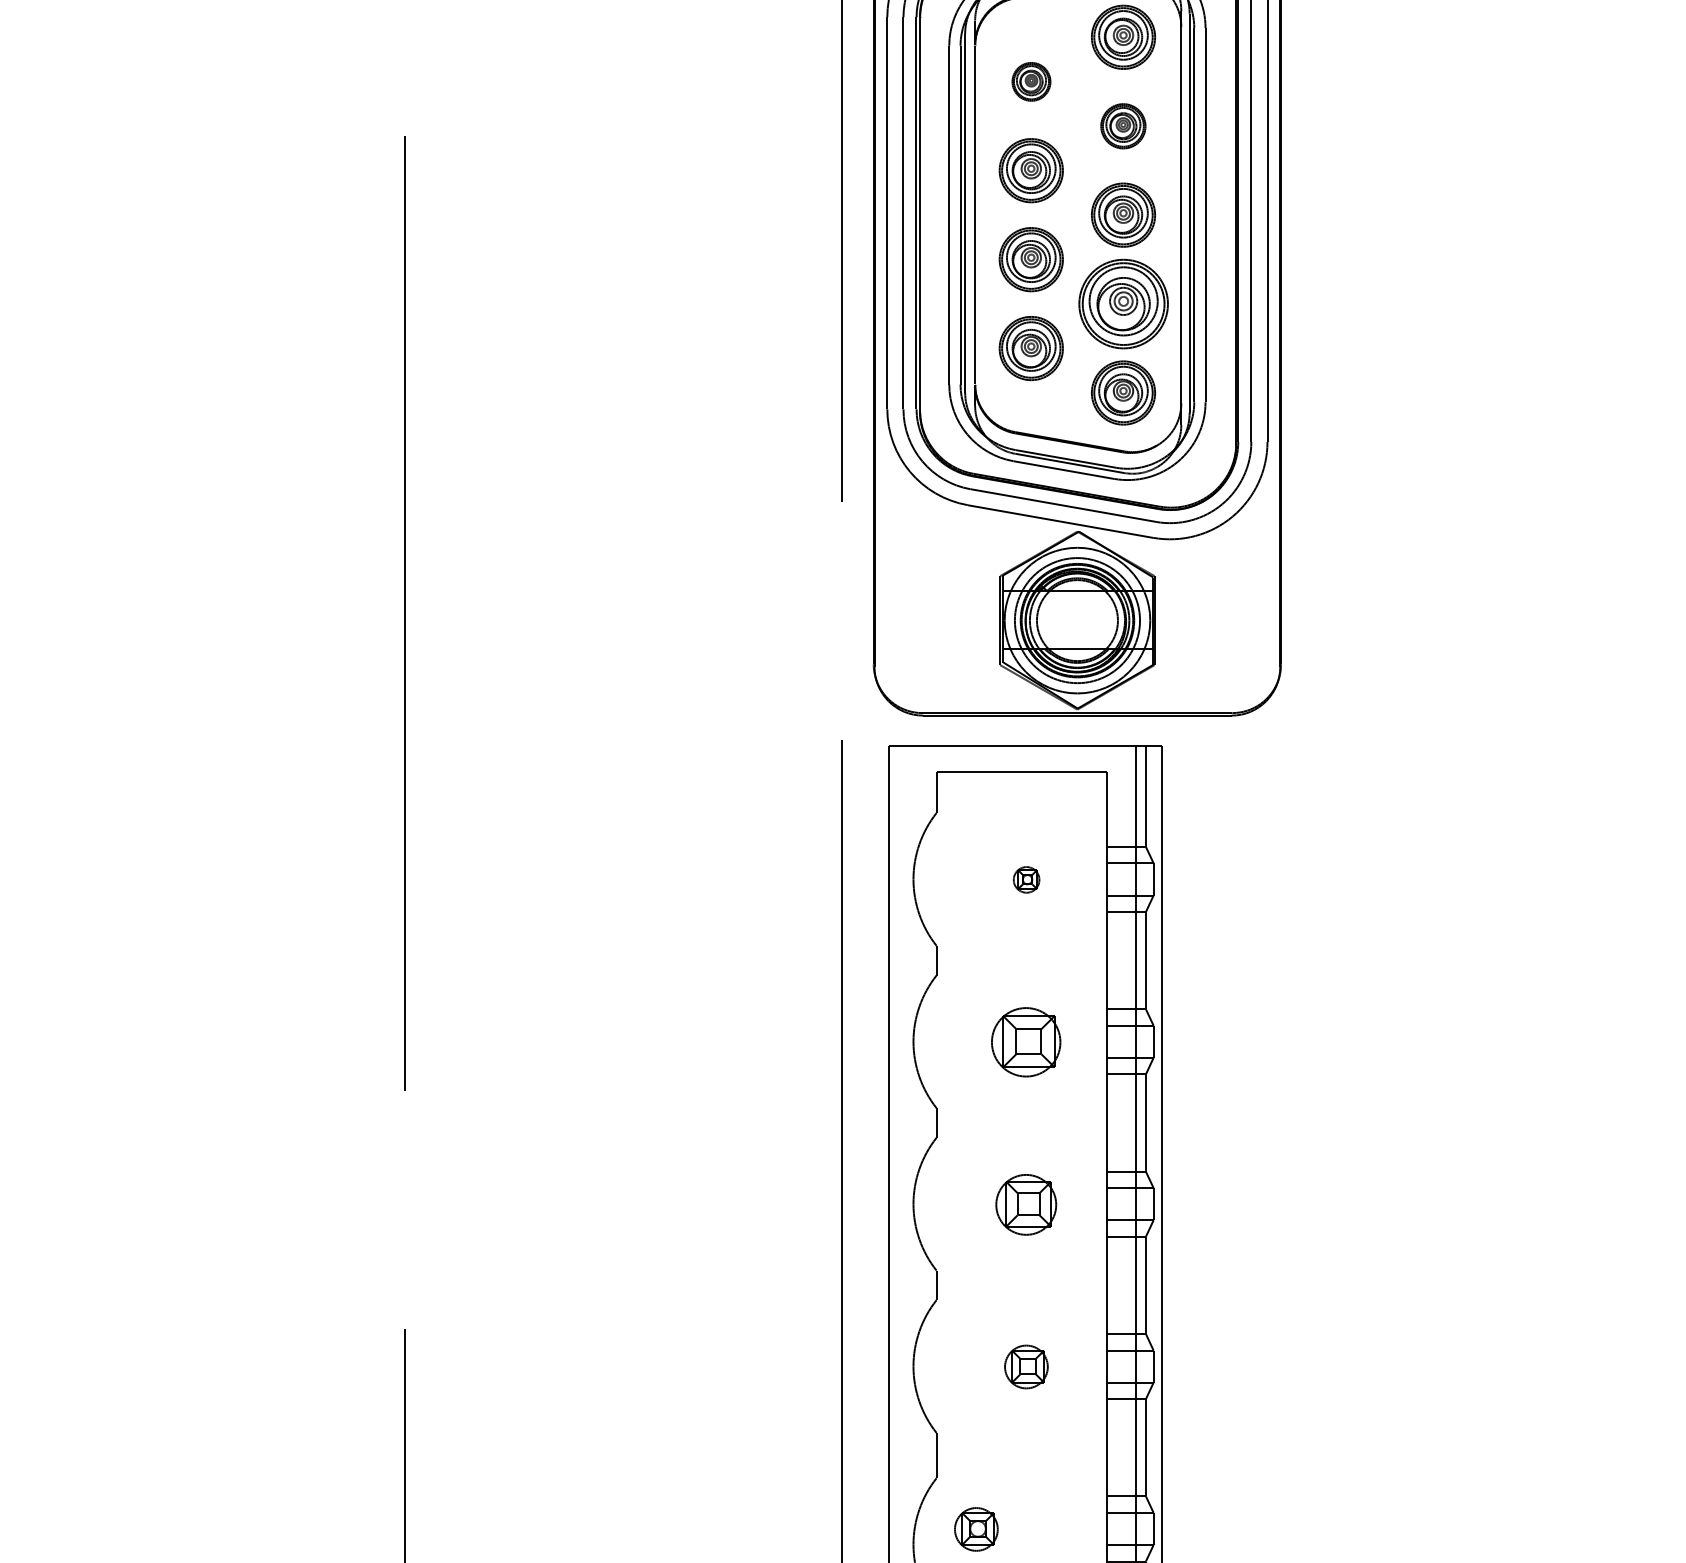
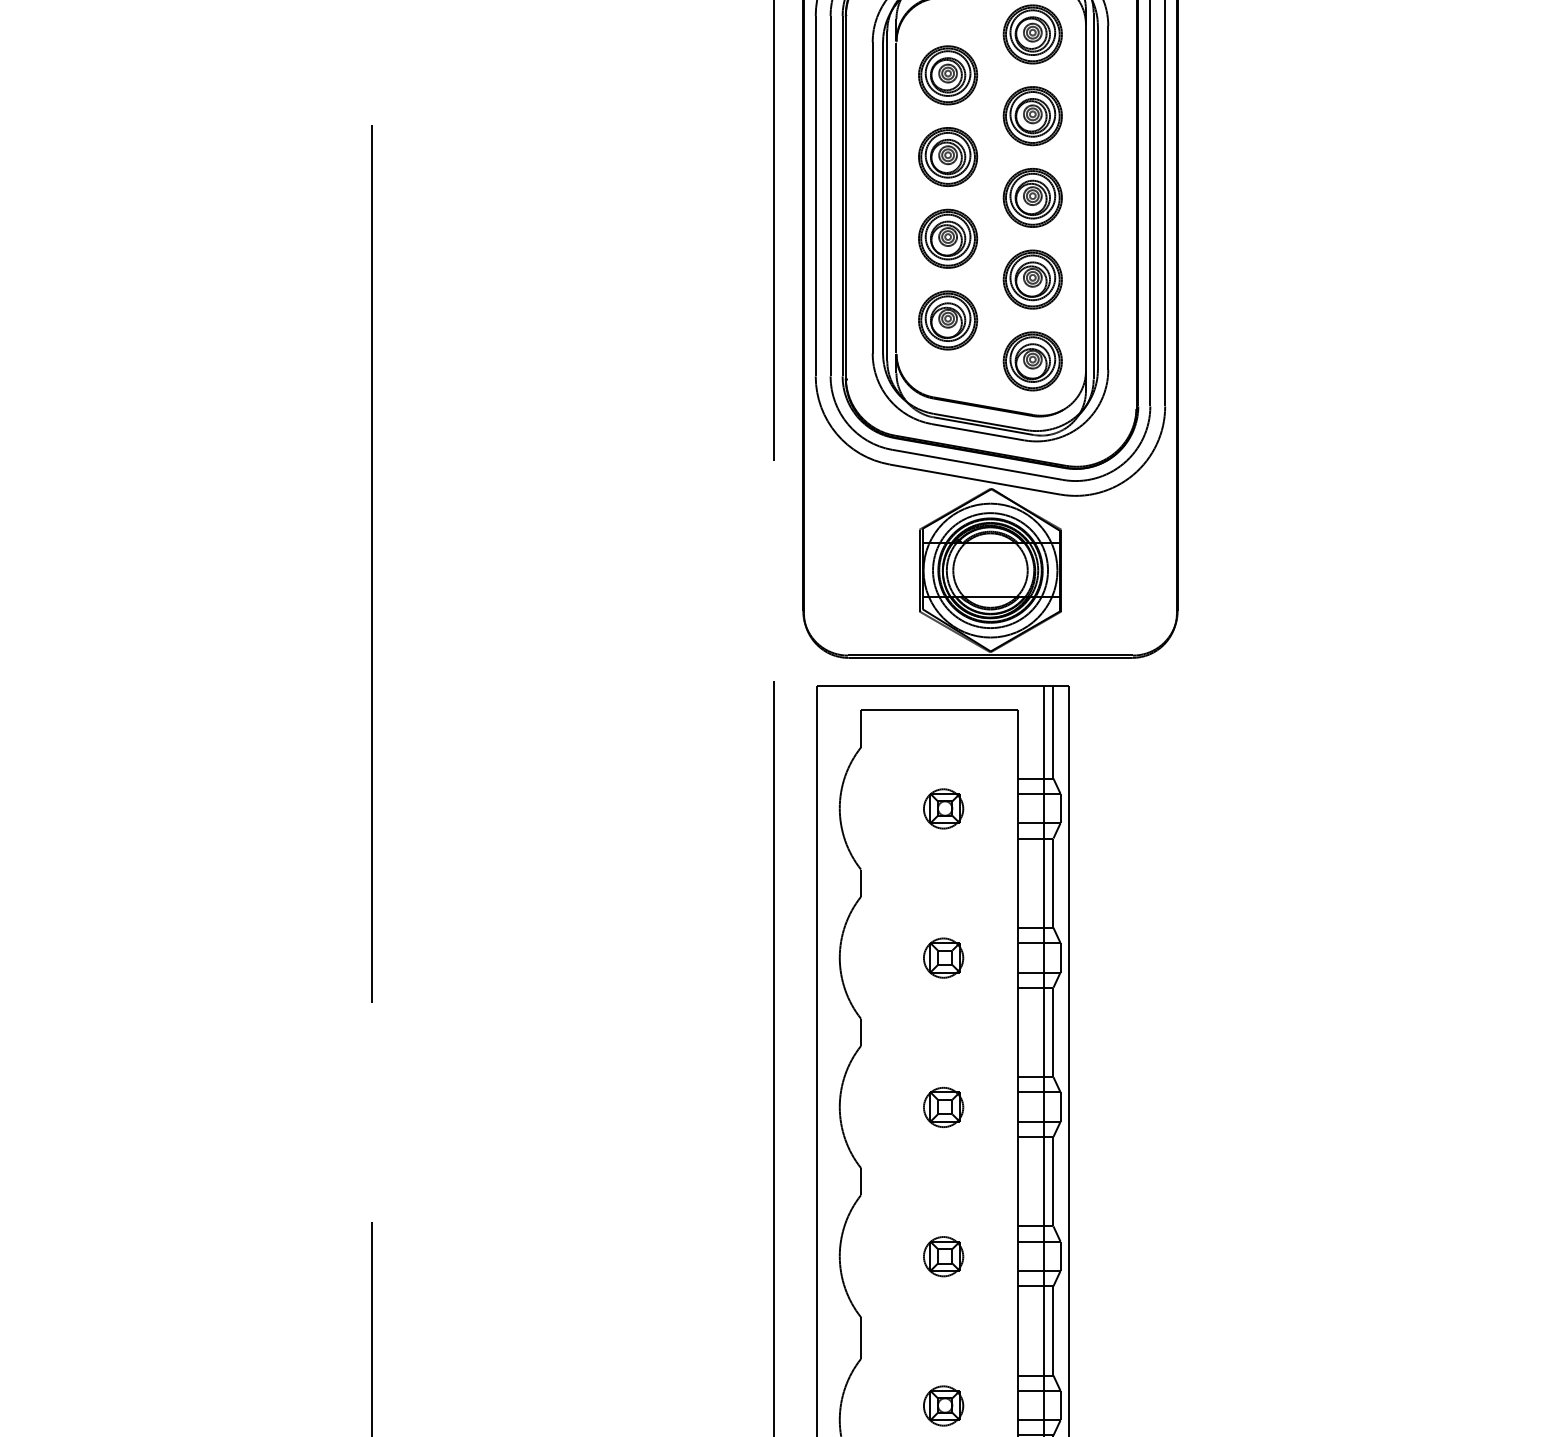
part: (1031, 81) -> (948, 75), size x1.67
part: (1123, 126) -> (1032, 116), size x1.43
part: (1123, 303) -> (1032, 279), size x0.71
part: (1026, 879) -> (943, 808), size x1.67
part: (1026, 1041) -> (943, 957), size x0.62
part: (1026, 1203) -> (943, 1106), size x0.71
part: (976, 1528) -> (943, 1405), moved

